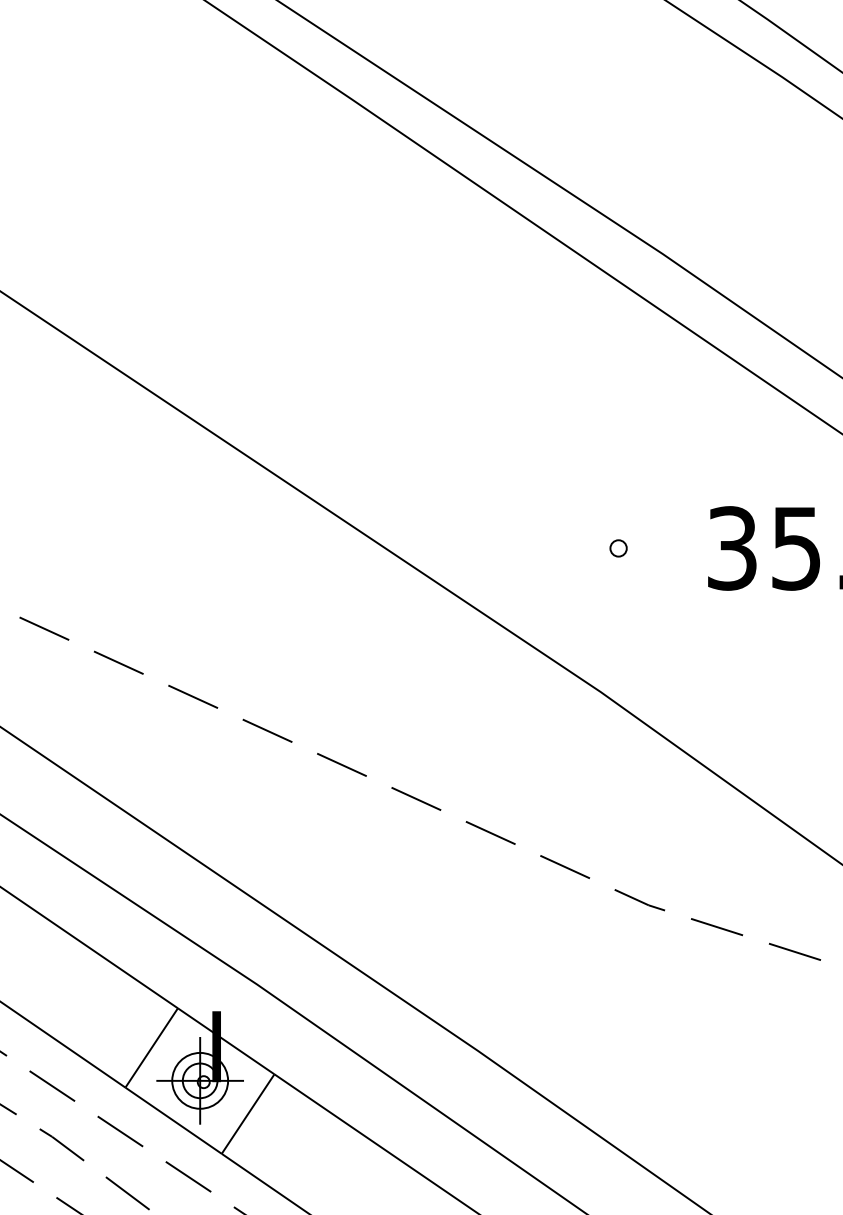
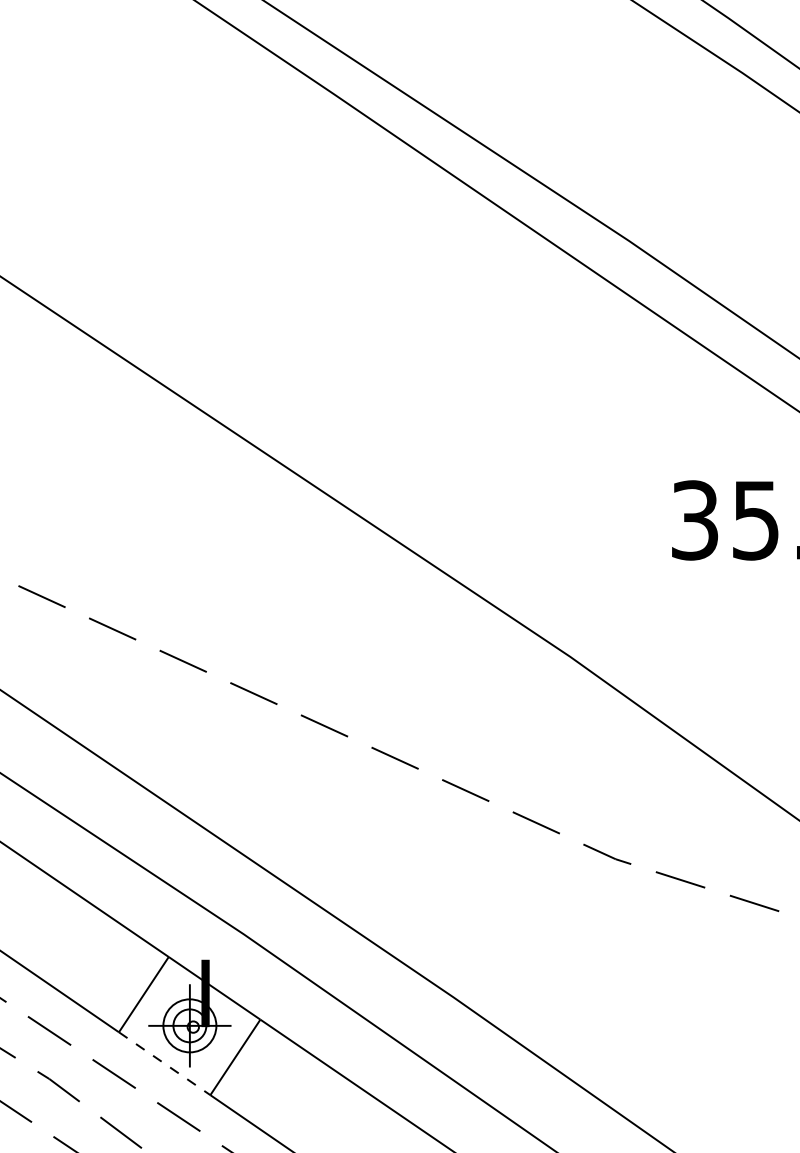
part: (617, 548) -> (586, 520), removed
line: (174, 1121) -> (165, 1064), solid -> dashed

